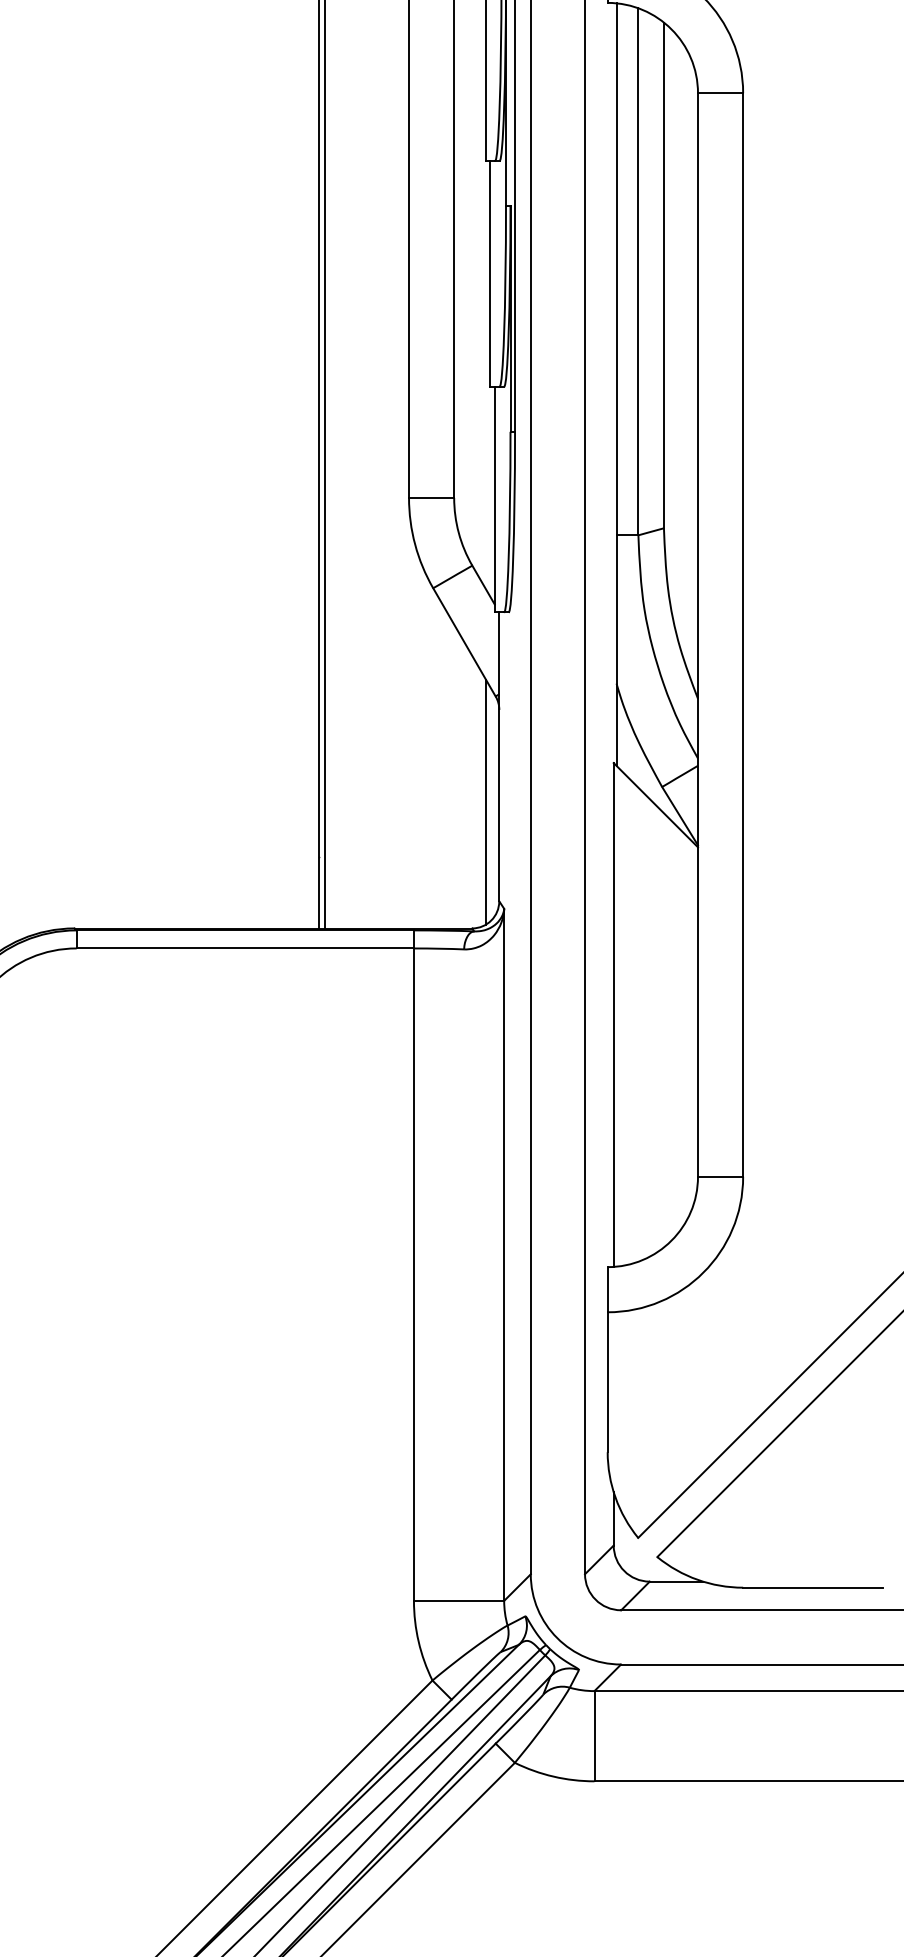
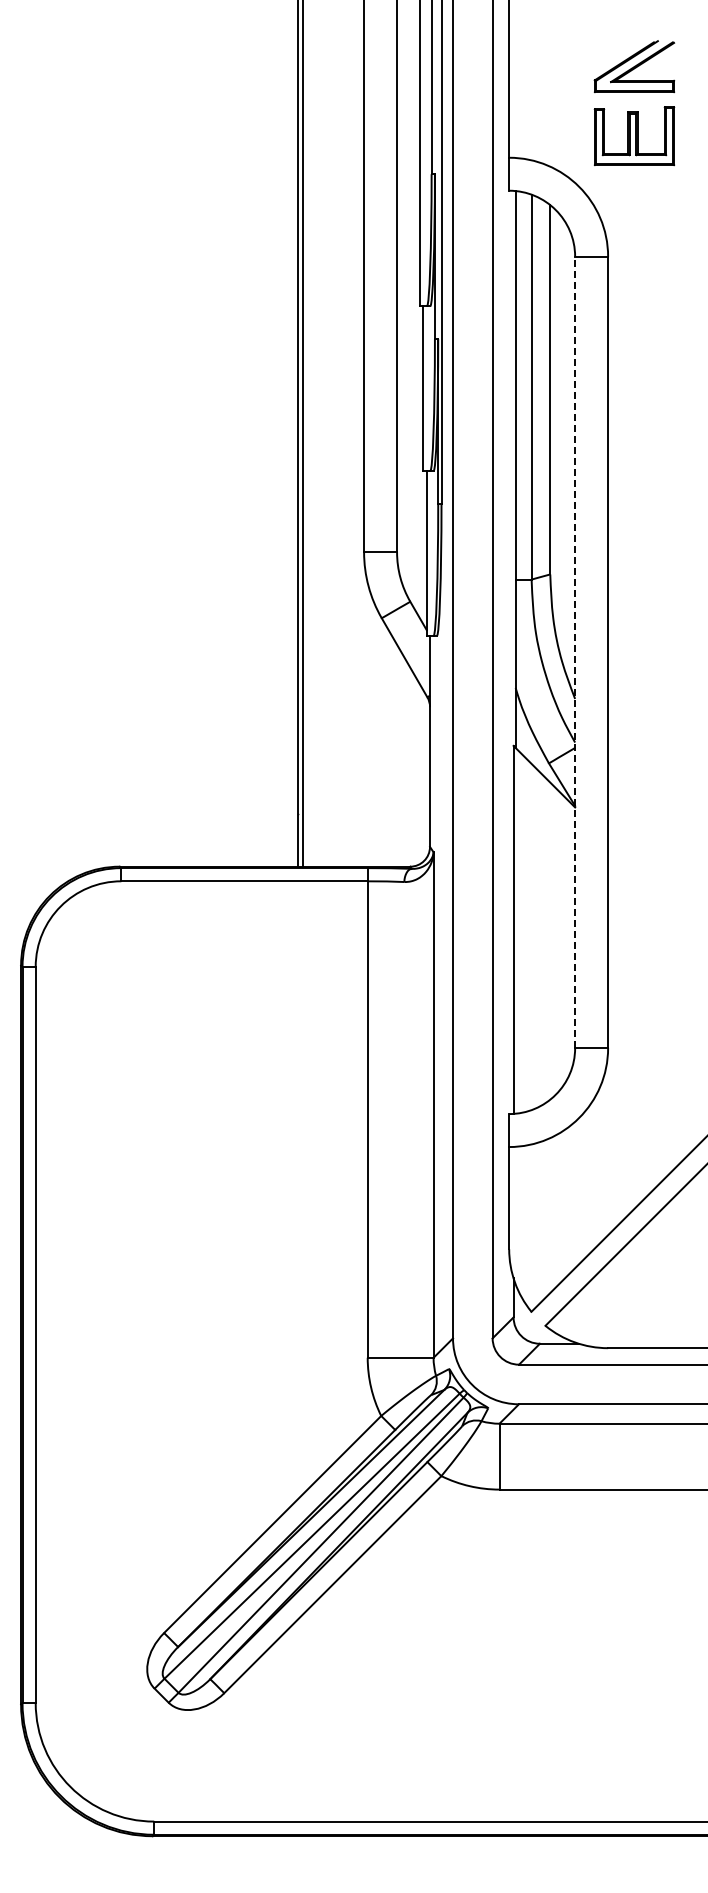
line: (698, 635) -> (575, 652), solid -> dashed
line: (486, 802) -> (420, 774), removed

